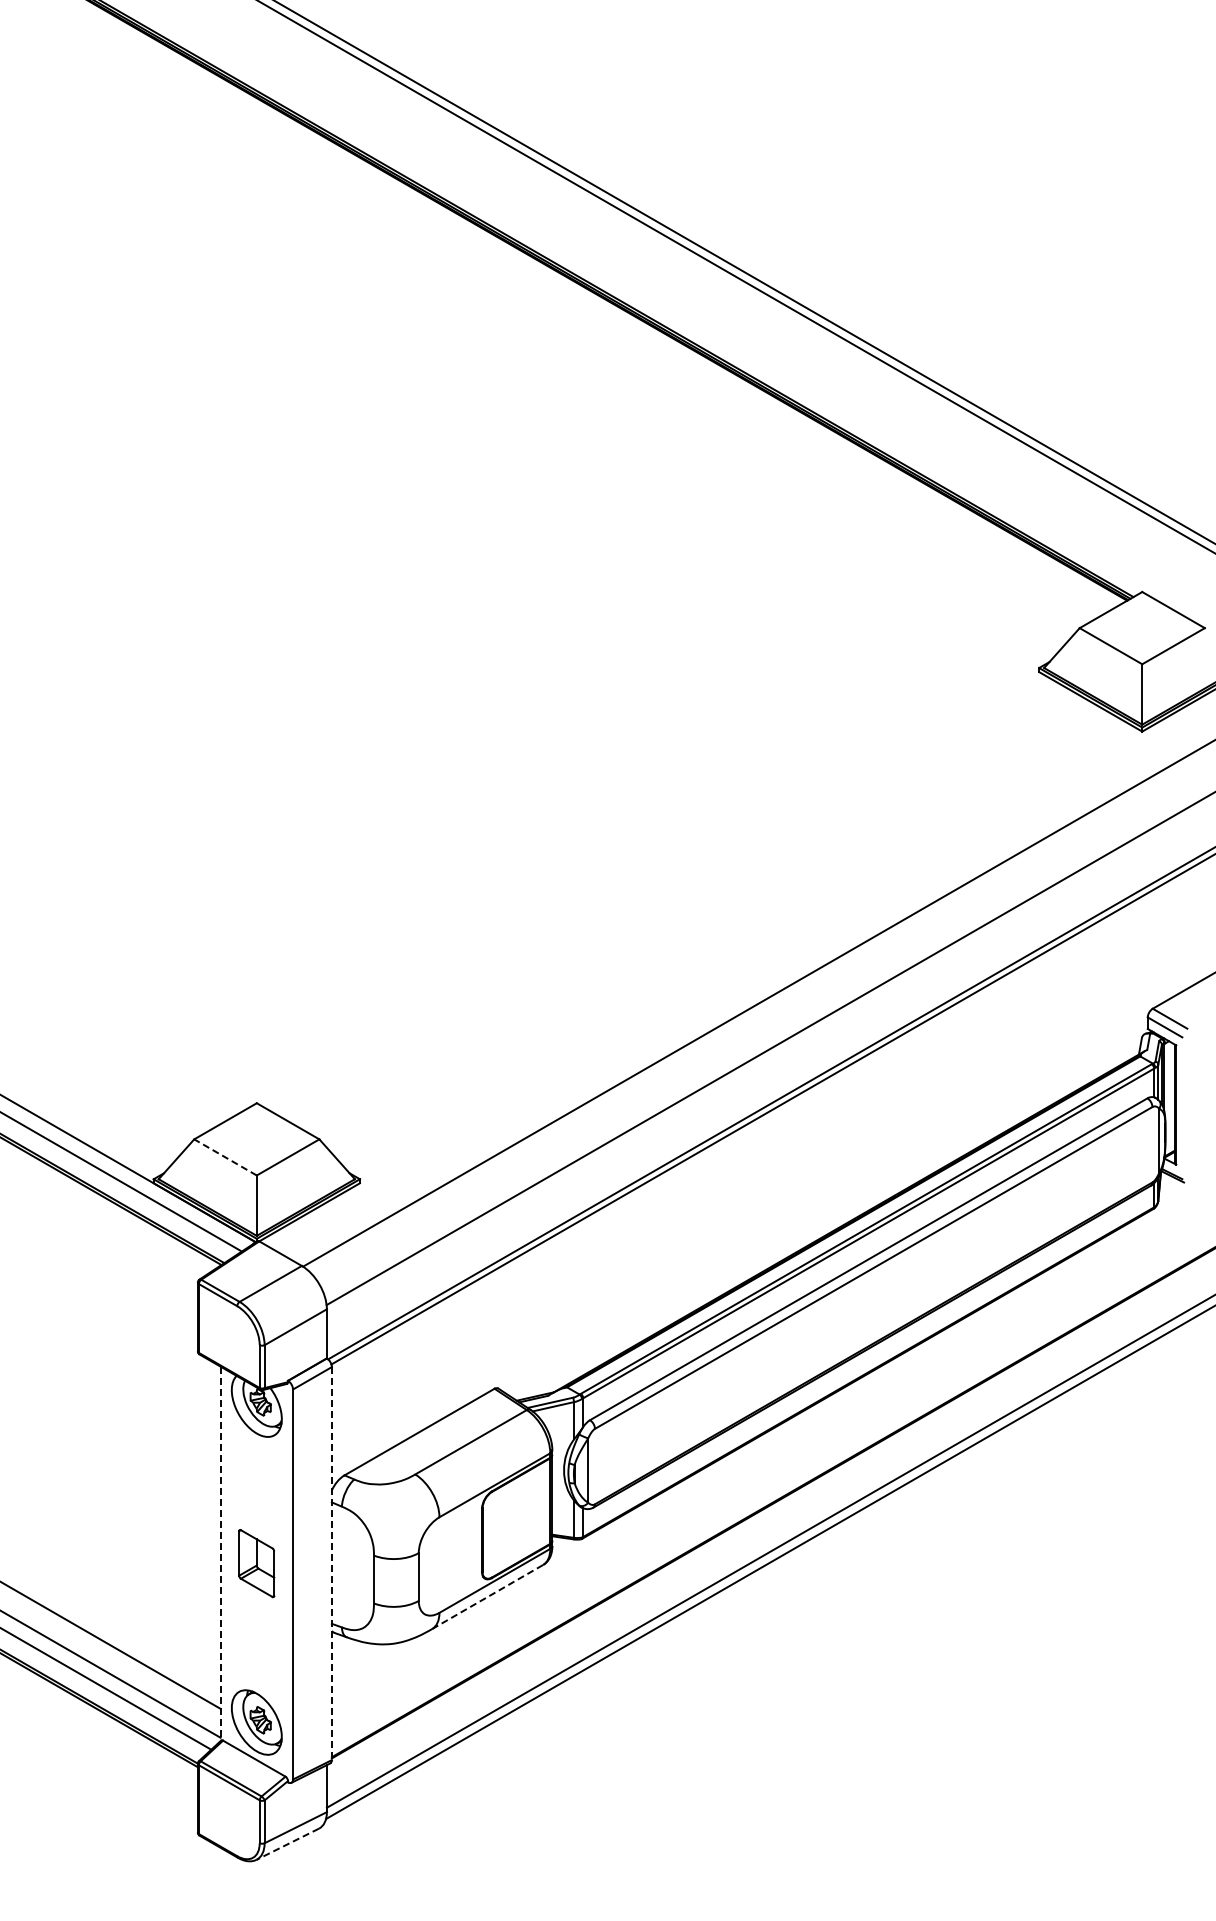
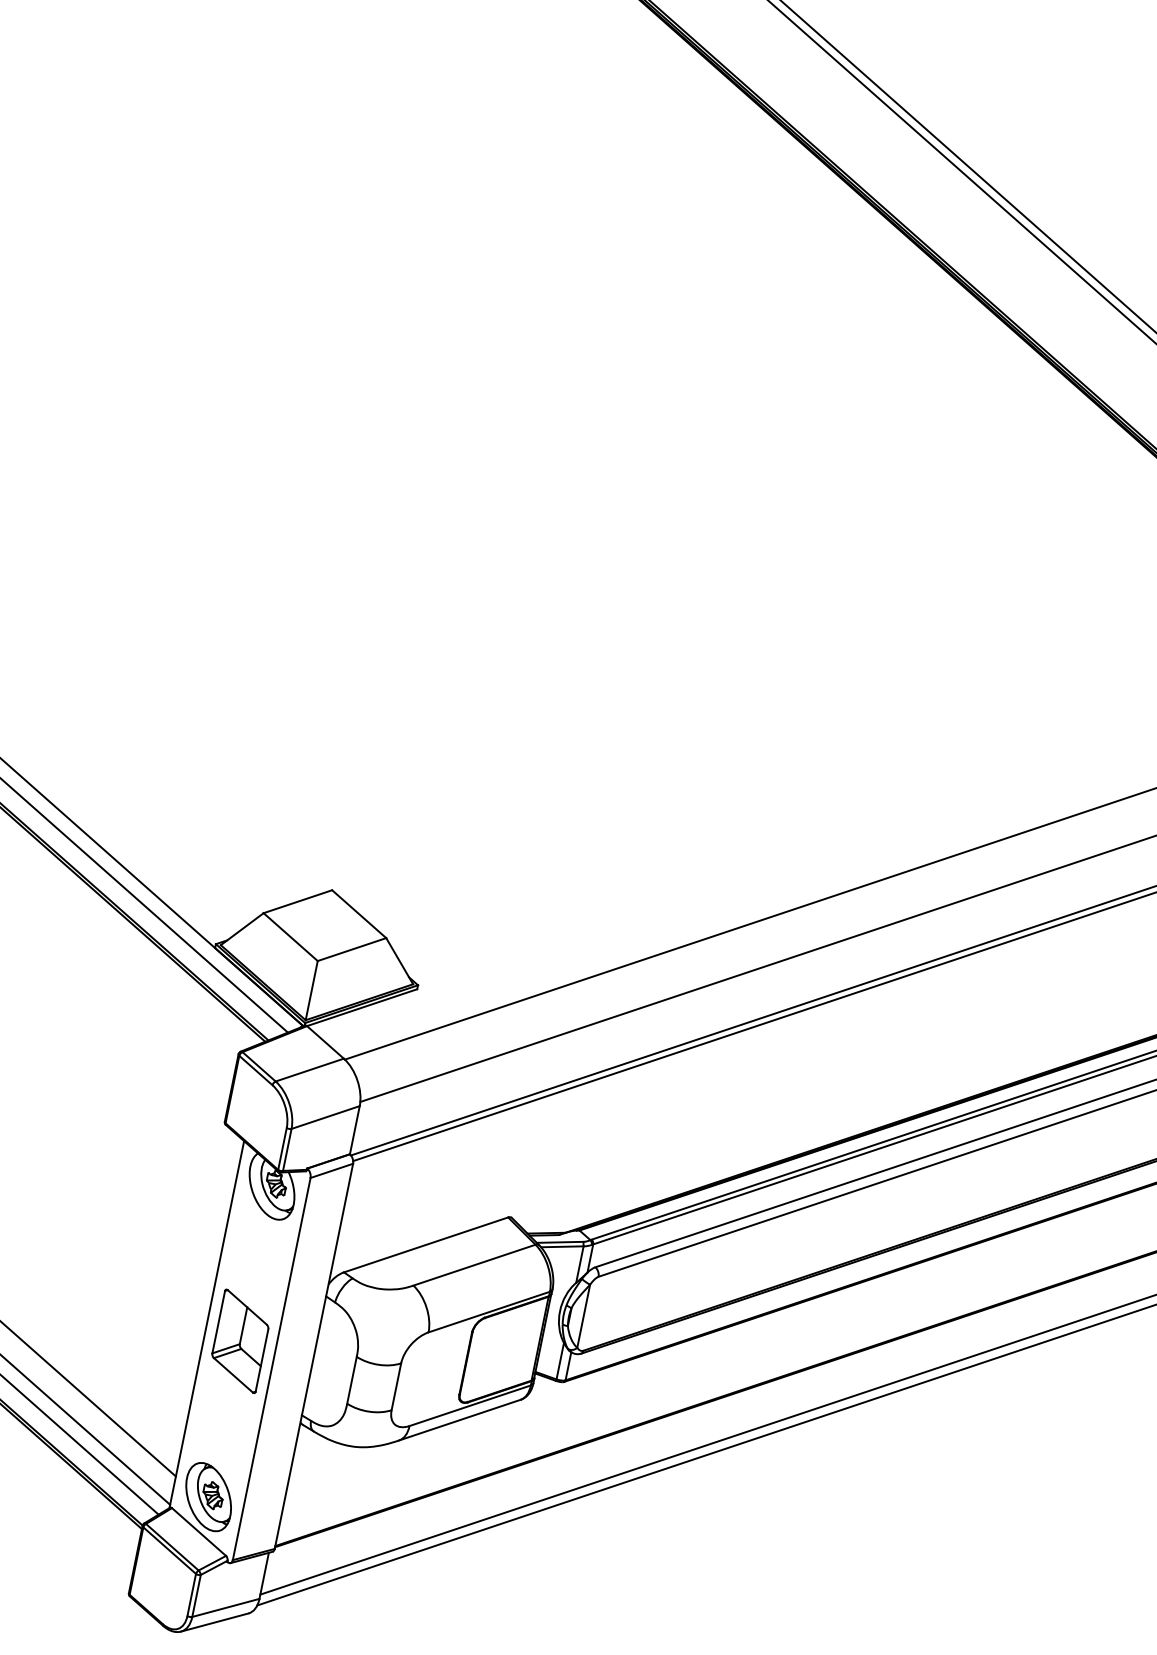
line: (225, 1157) -> (290, 937), dashed -> solid
line: (220, 1554) -> (206, 1325), dashed -> solid
part: (256, 1563) -> (240, 1341), size x1.43
line: (331, 1563) -> (313, 1356), dashed -> solid
line: (488, 1596) -> (460, 1419), dashed -> solid
line: (287, 1844) -> (214, 1622), dashed -> solid

